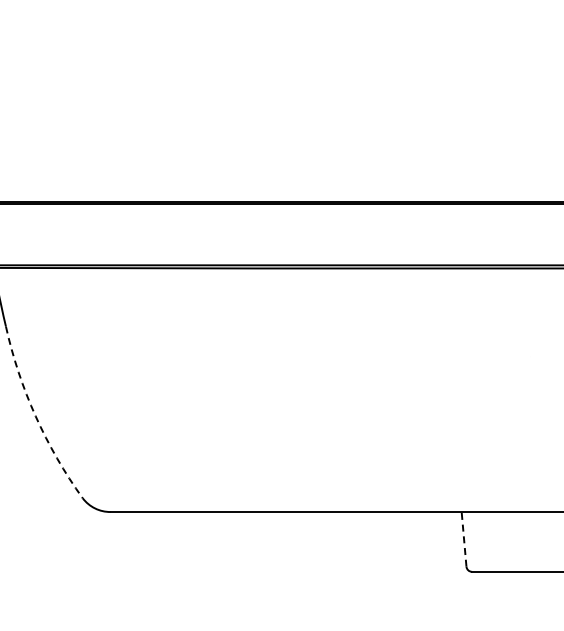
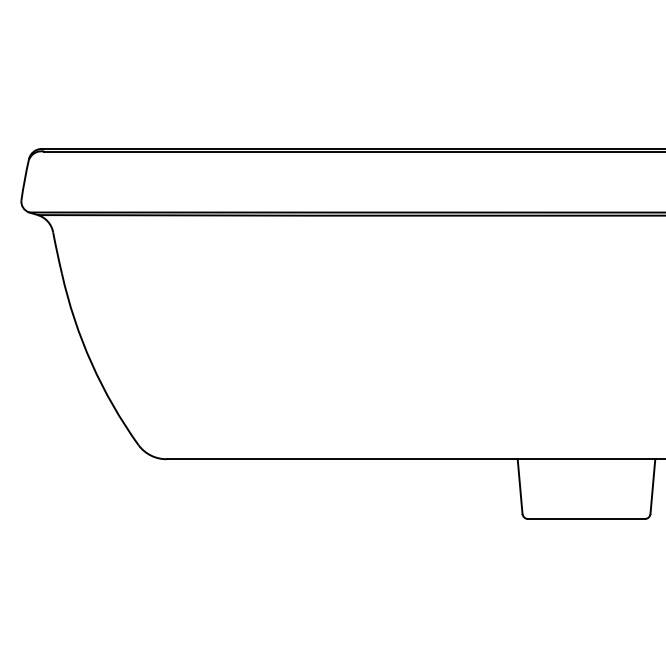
arc: (35, 416) -> (91, 363), dashed -> solid
line: (464, 539) -> (520, 486), dashed -> solid

